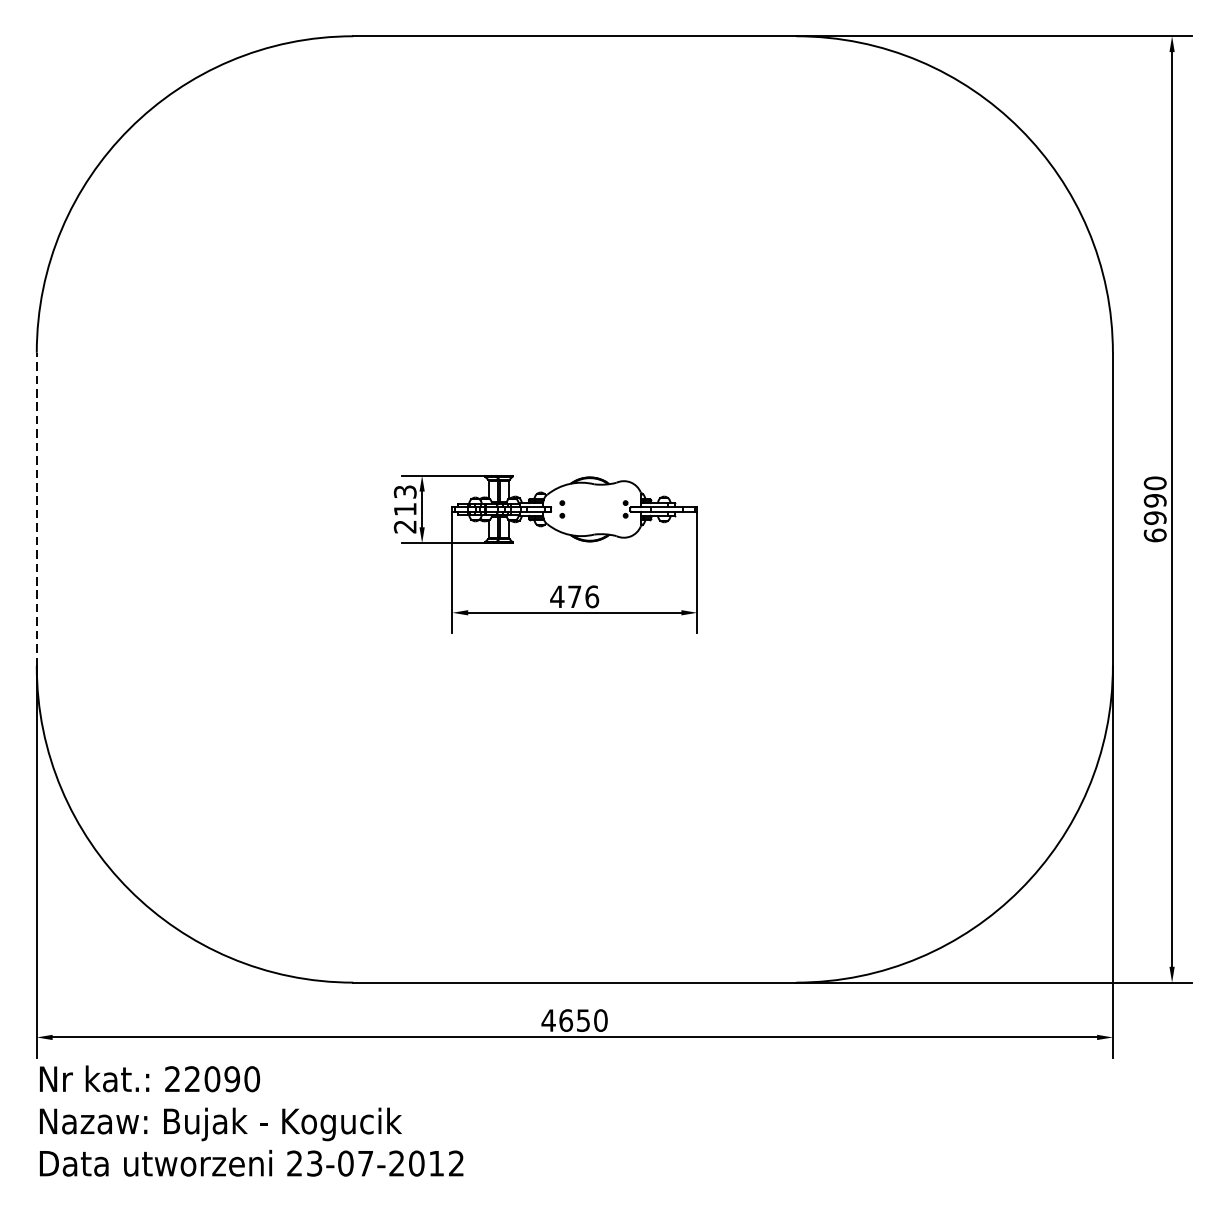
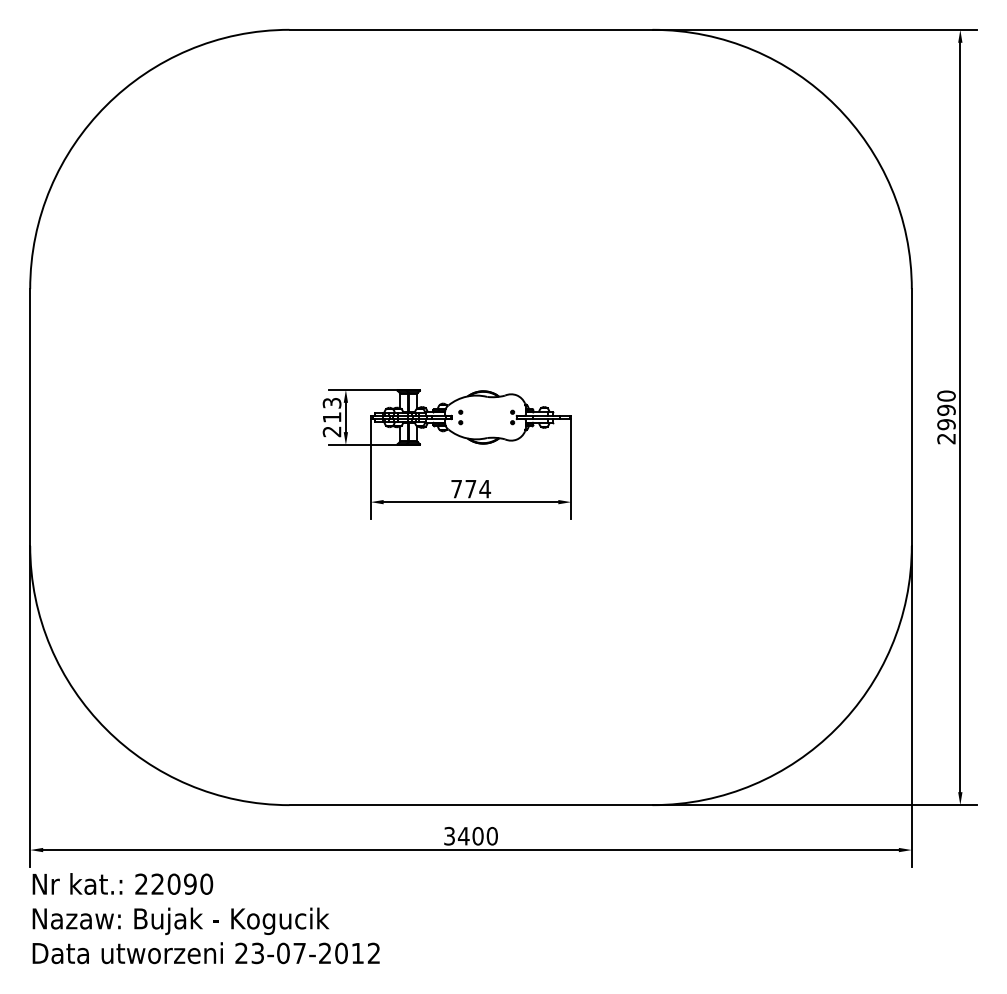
line: (37, 508) -> (30, 416), dashed -> solid
text: (1155, 535) -> (946, 438), 6990 -> 2990
text: (574, 596) -> (470, 488), 476 -> 774
text: (565, 1019) -> (463, 835), 4650 -> 3400

